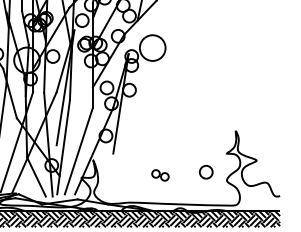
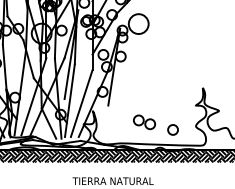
circle: (205, 171) -> (172, 129), moved
part: (160, 175) -> (144, 122), size x1.67

